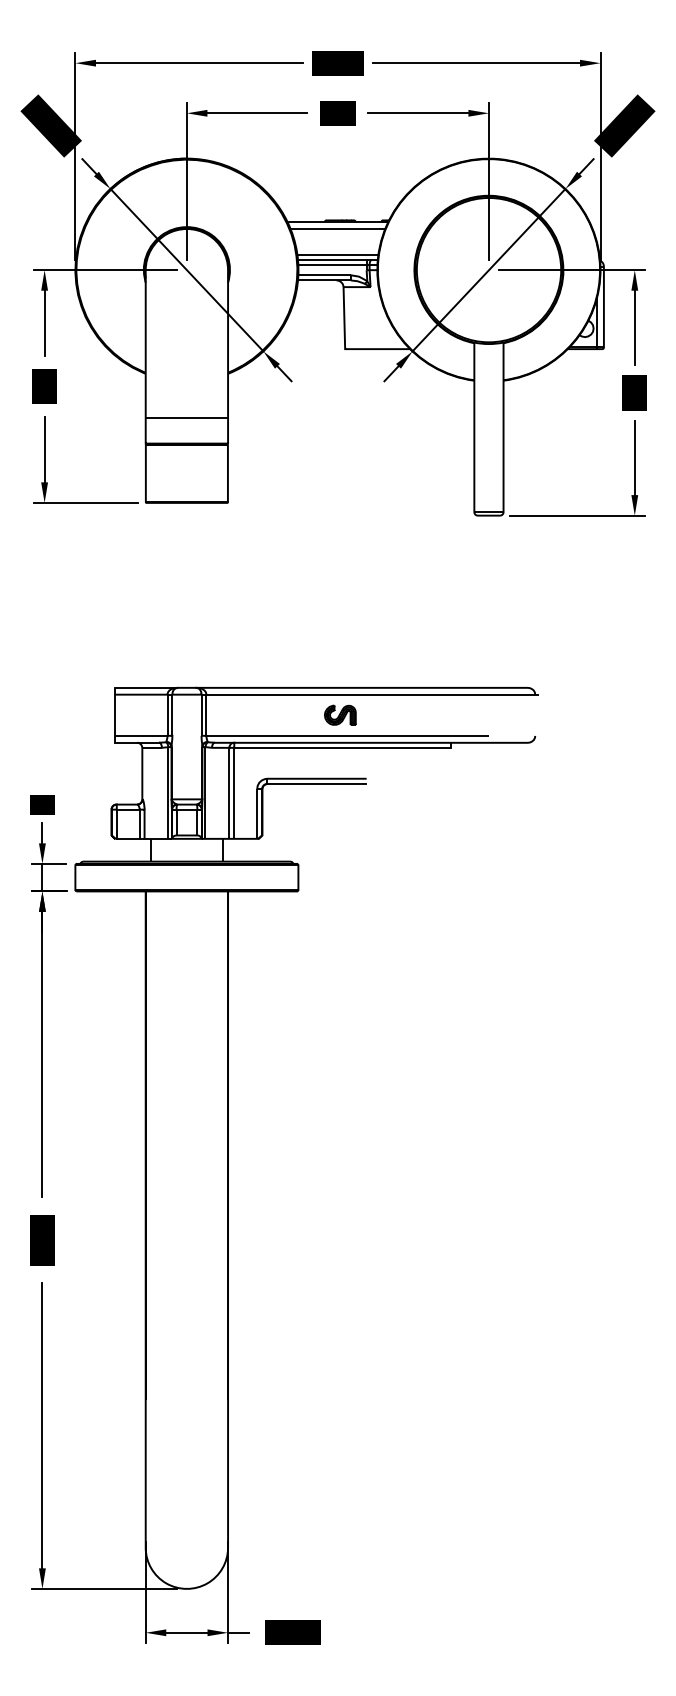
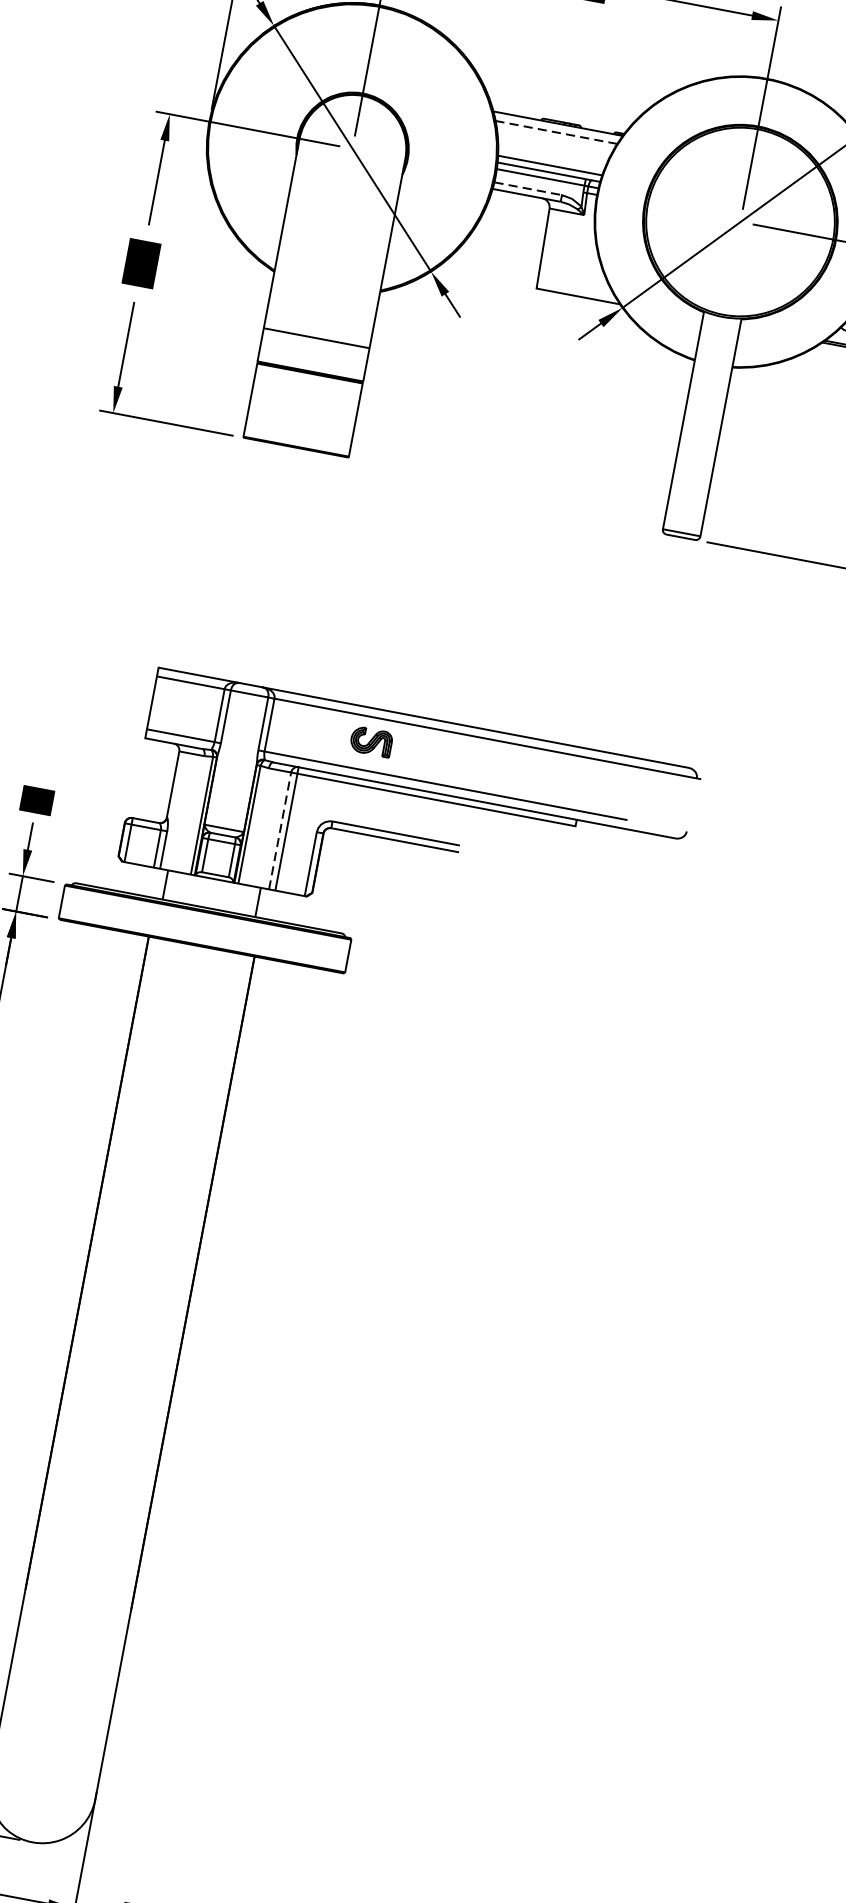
line: (337, 228) -> (556, 131), solid -> dashed
line: (325, 275) -> (529, 189), solid -> dashed
part: (340, 714) -> (371, 740), moved
line: (229, 792) -> (280, 829), solid -> dashed

